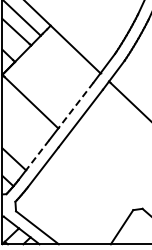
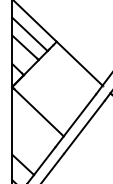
line: (75, 105) -> (79, 115), dashed -> solid
line: (37, 155) -> (44, 161), dashed -> solid

